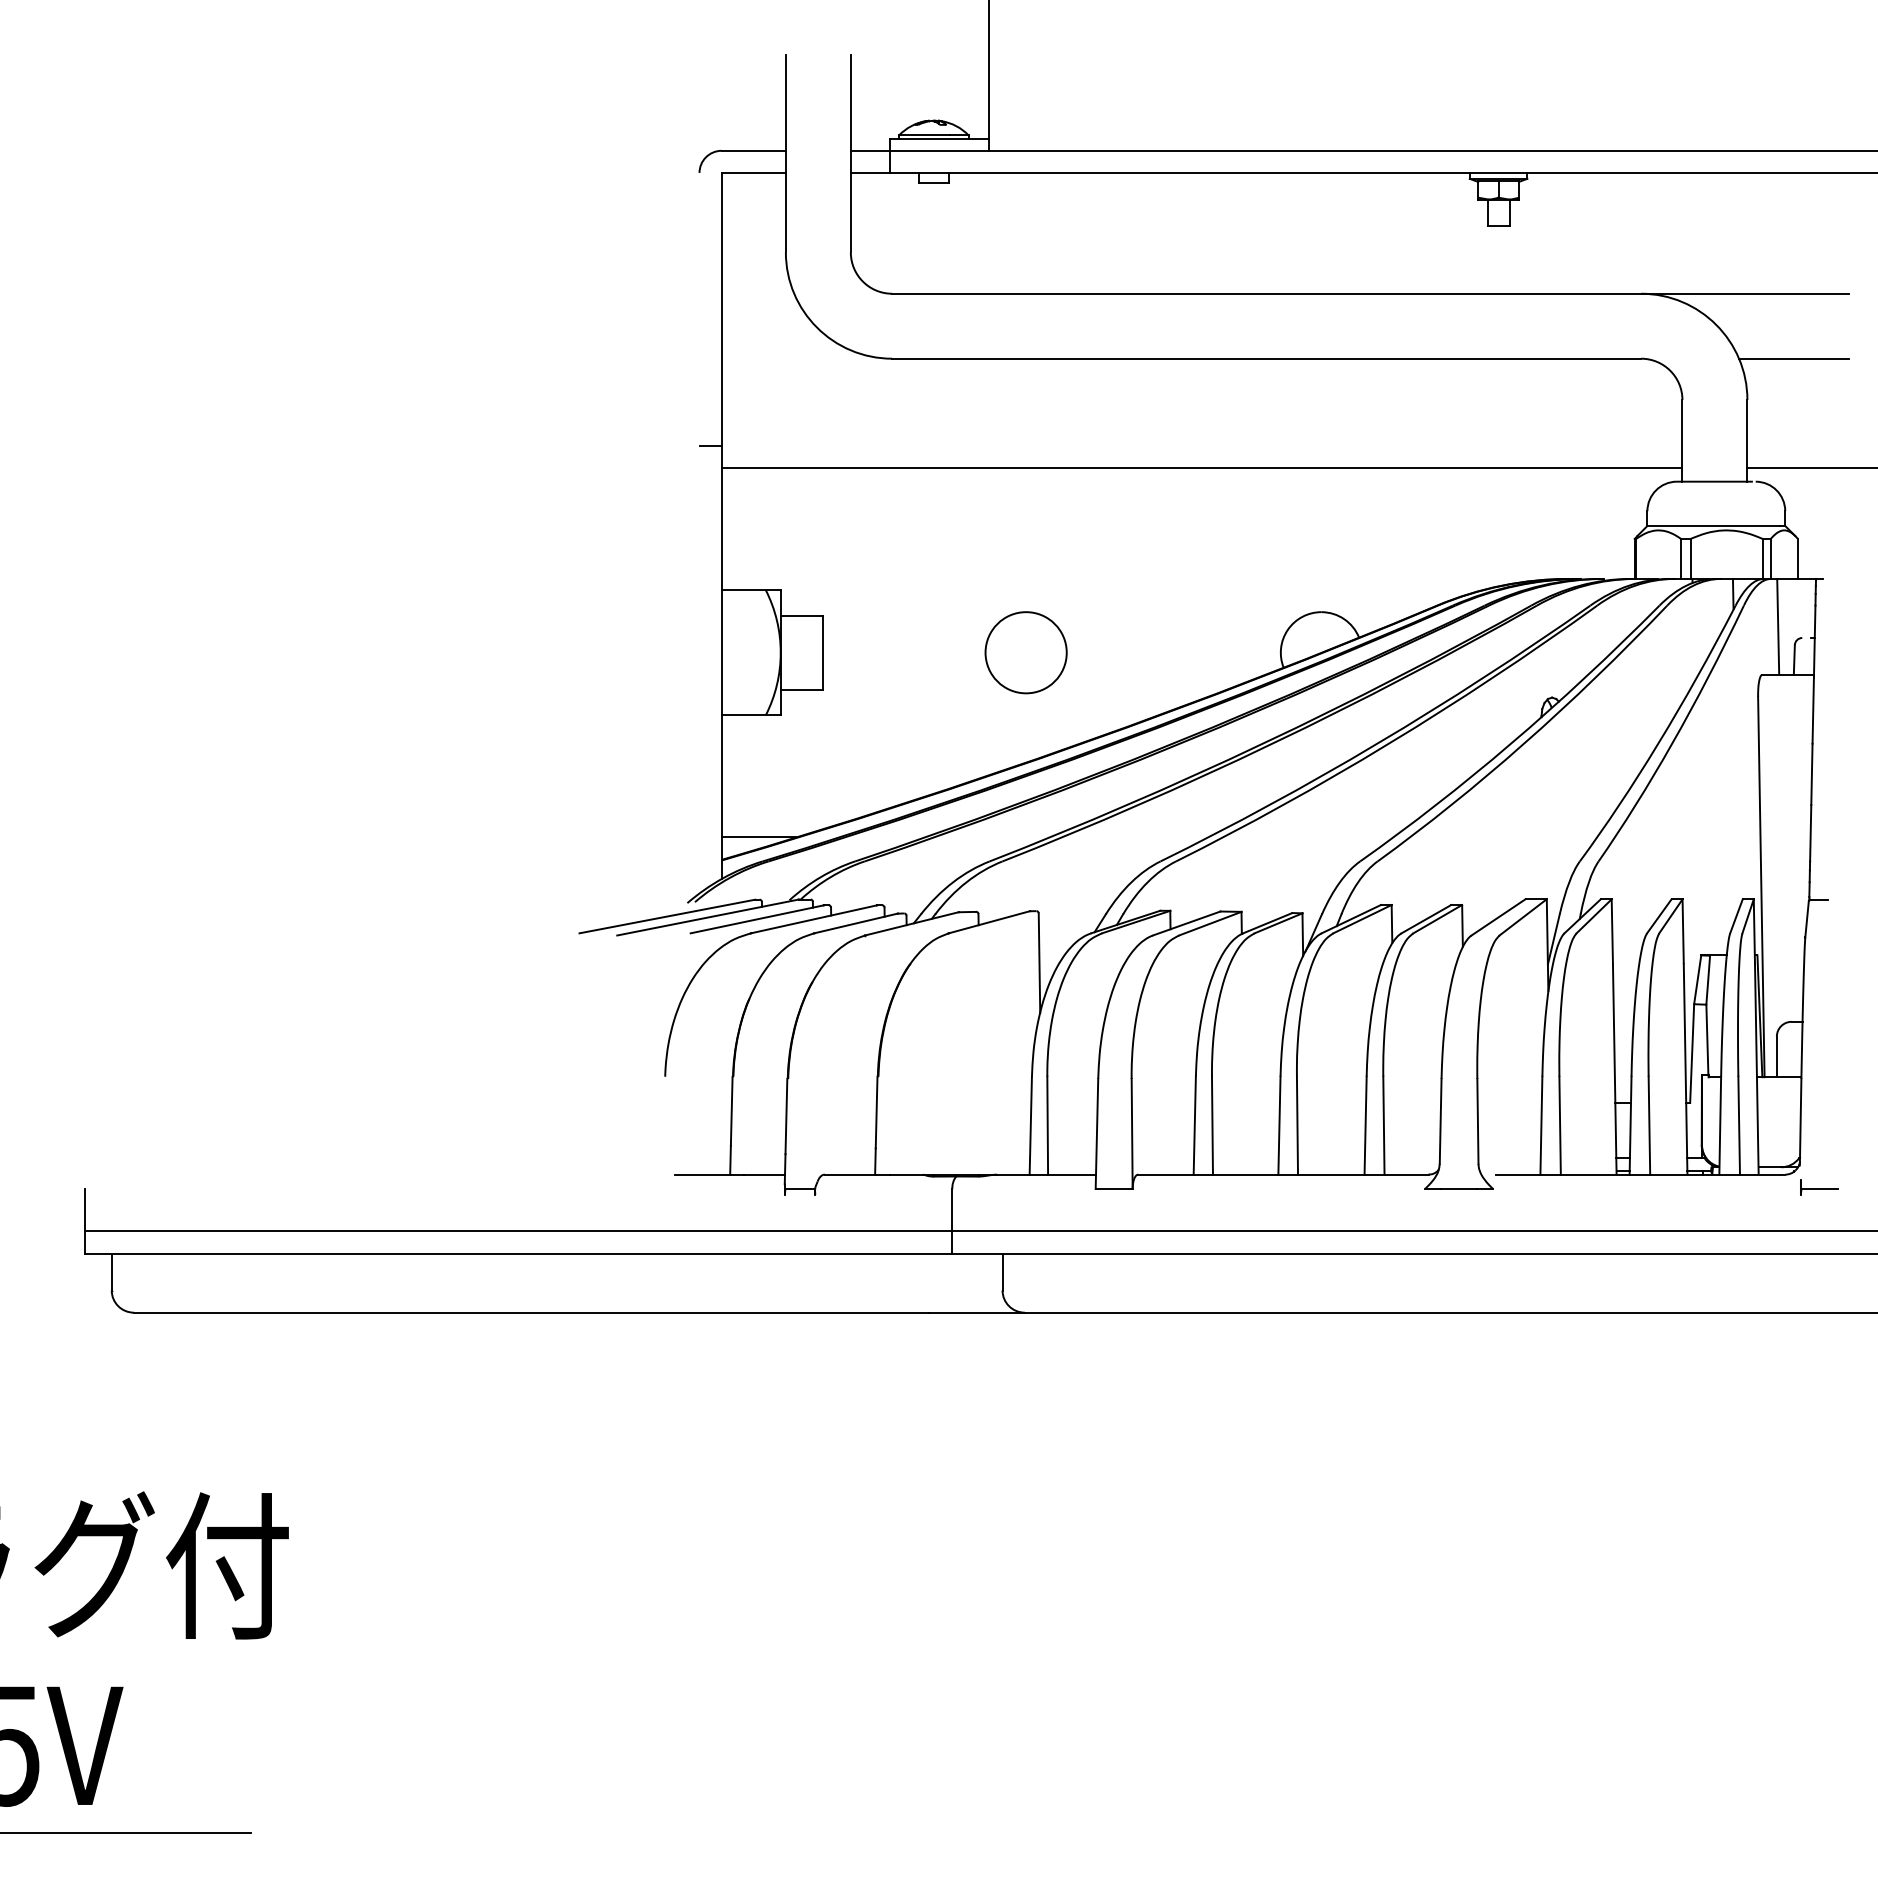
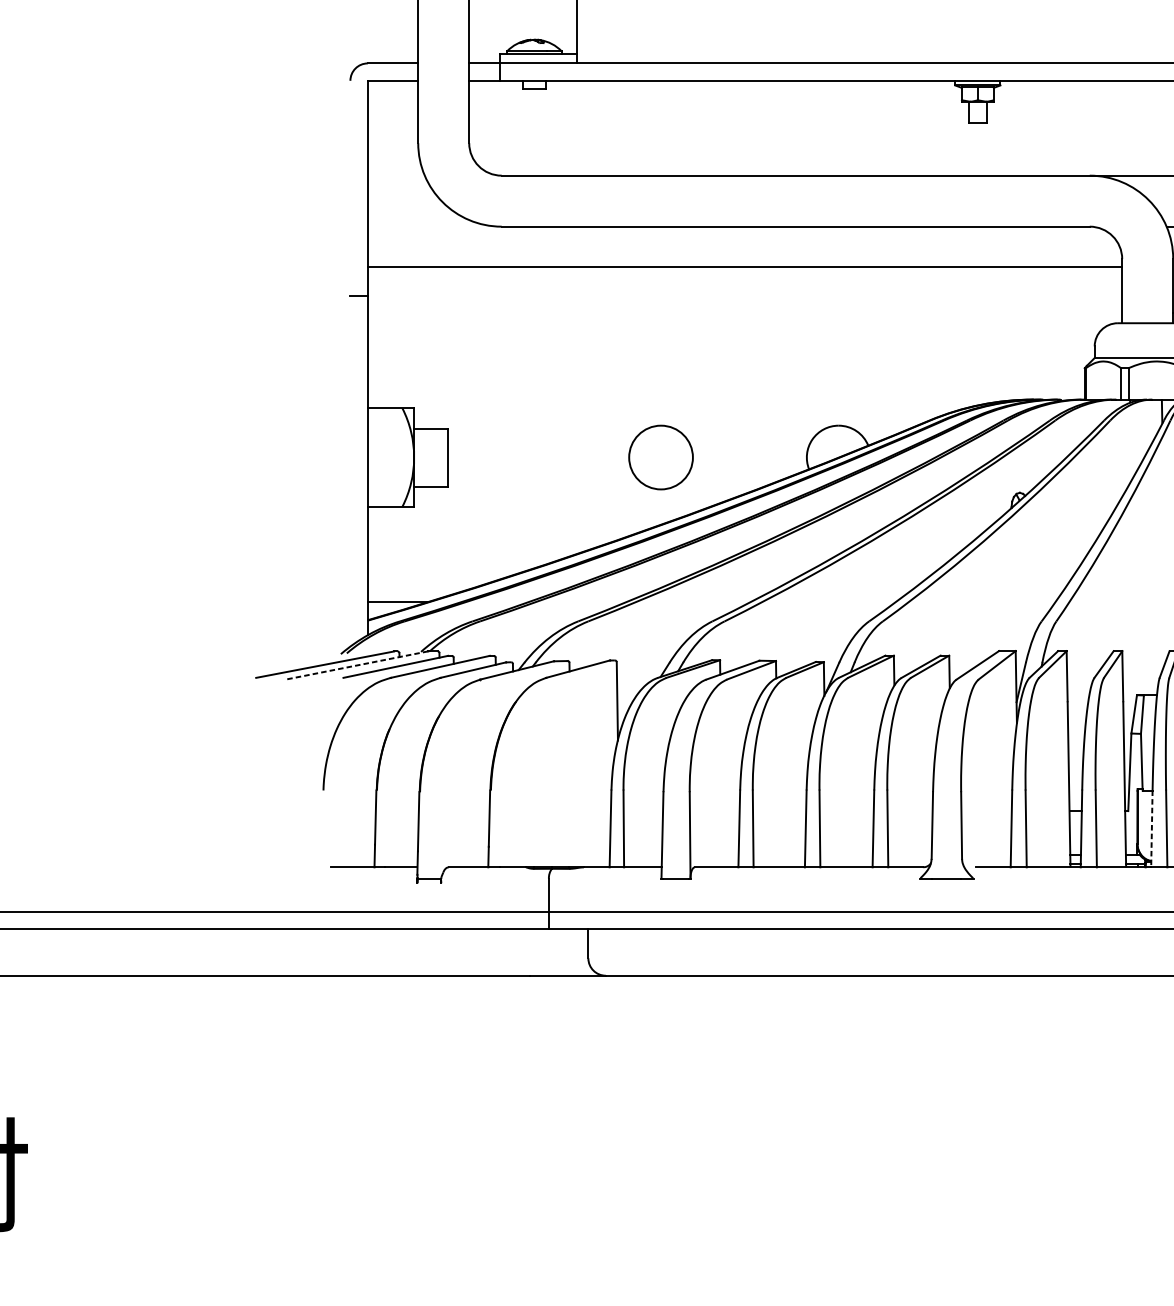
line: (1201, 468) -> (744, 267), moved
circle: (1025, 652) -> (660, 457), moved
line: (707, 917) -> (356, 665), solid -> dashed
line: (1720, 1125) -> (1152, 828), solid -> dashed

